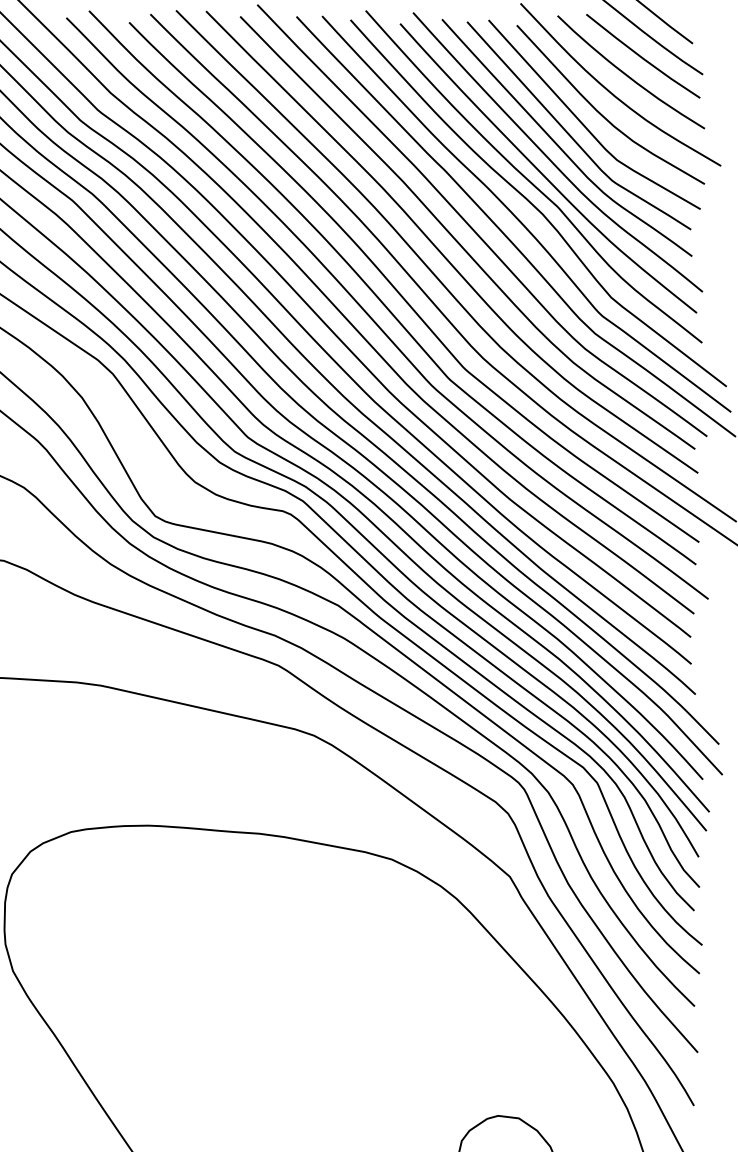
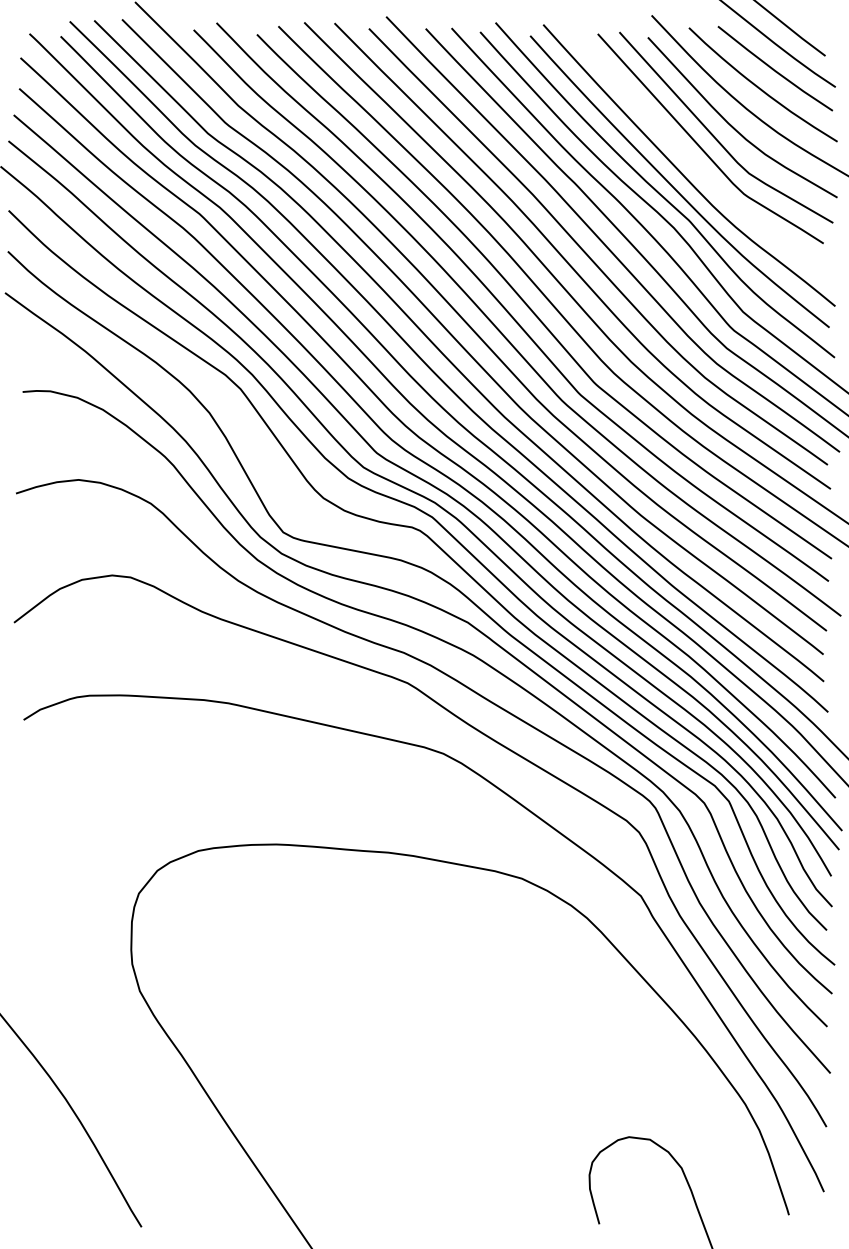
curve: (559, 145) -> (690, 158), removed

